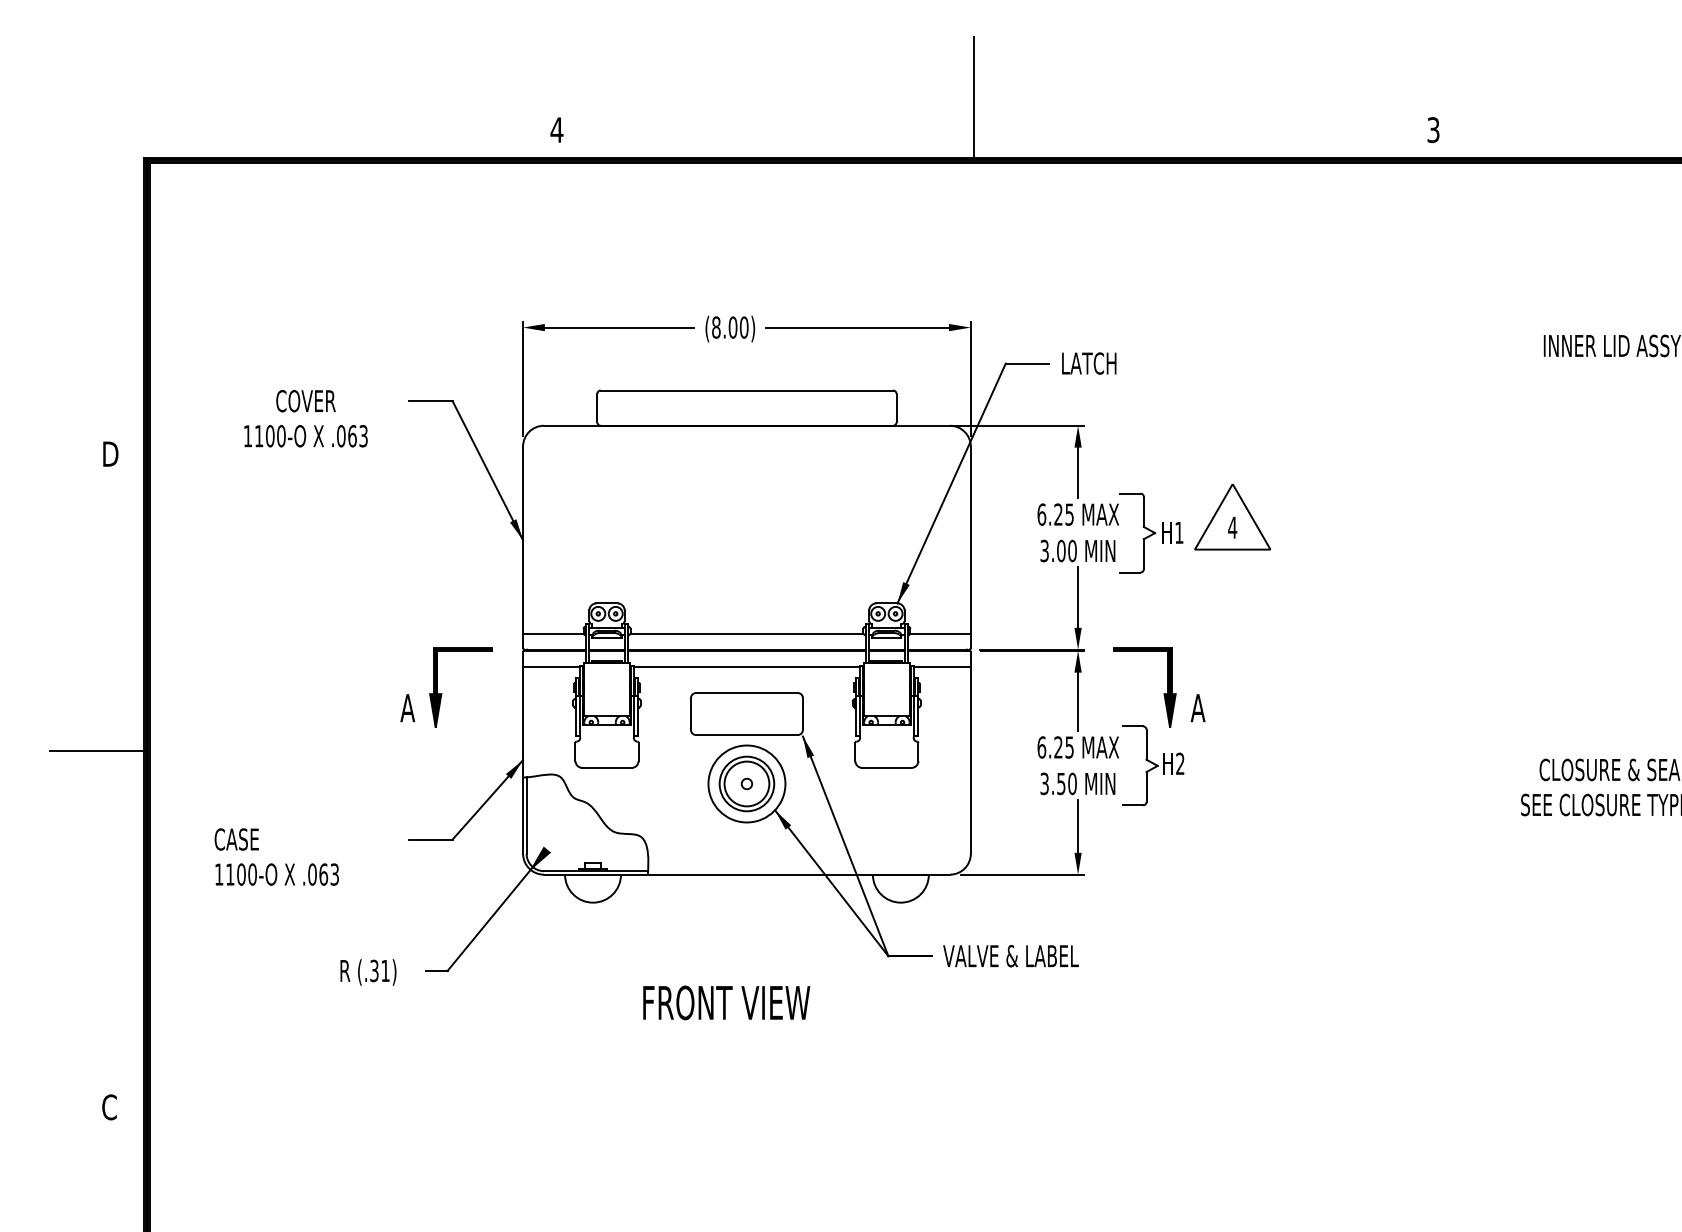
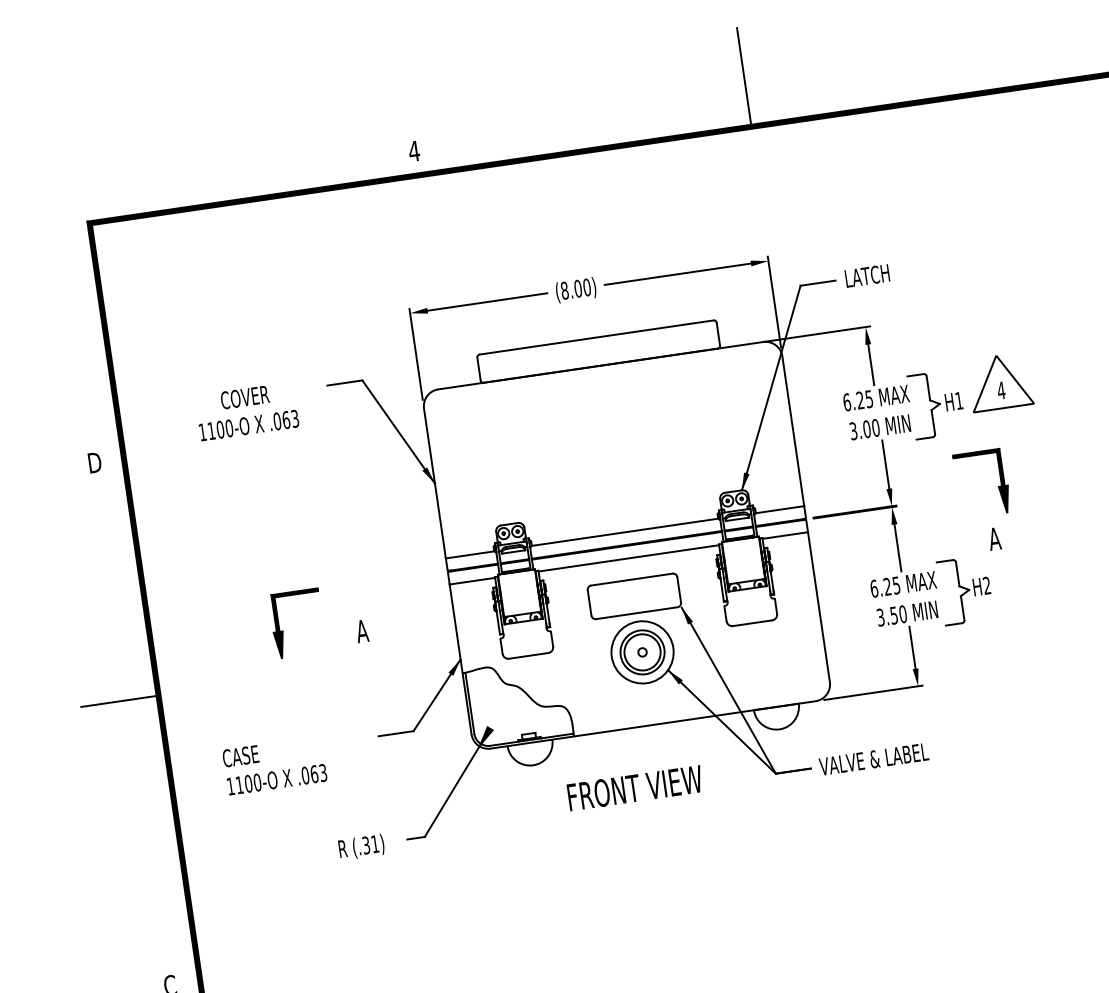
part: (442, 693) -> (283, 630), moved
part: (1163, 693) -> (998, 486), moved
text: (726, 1002) -> (634, 787), moved

